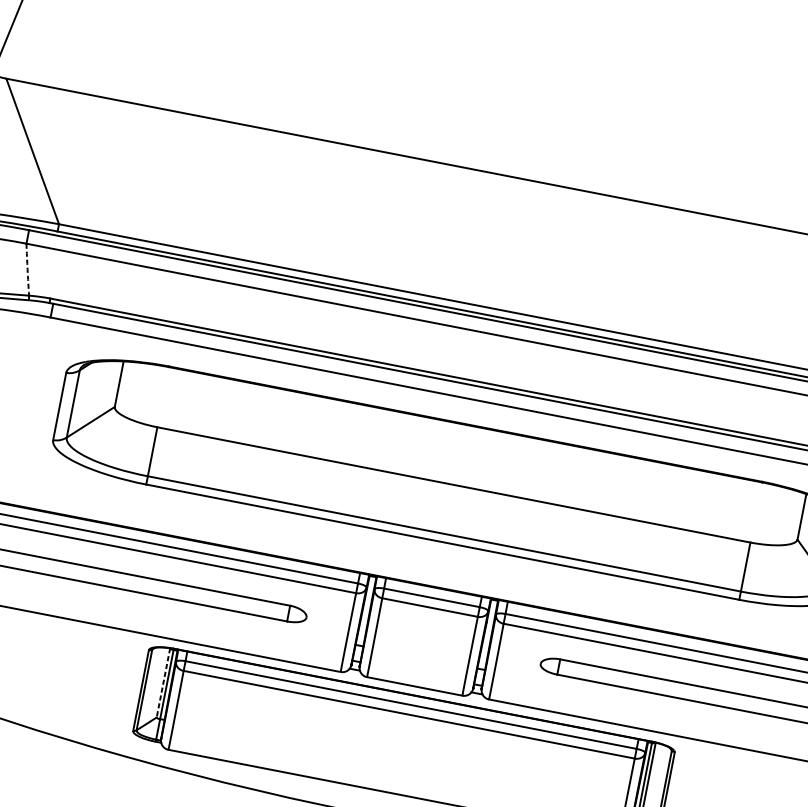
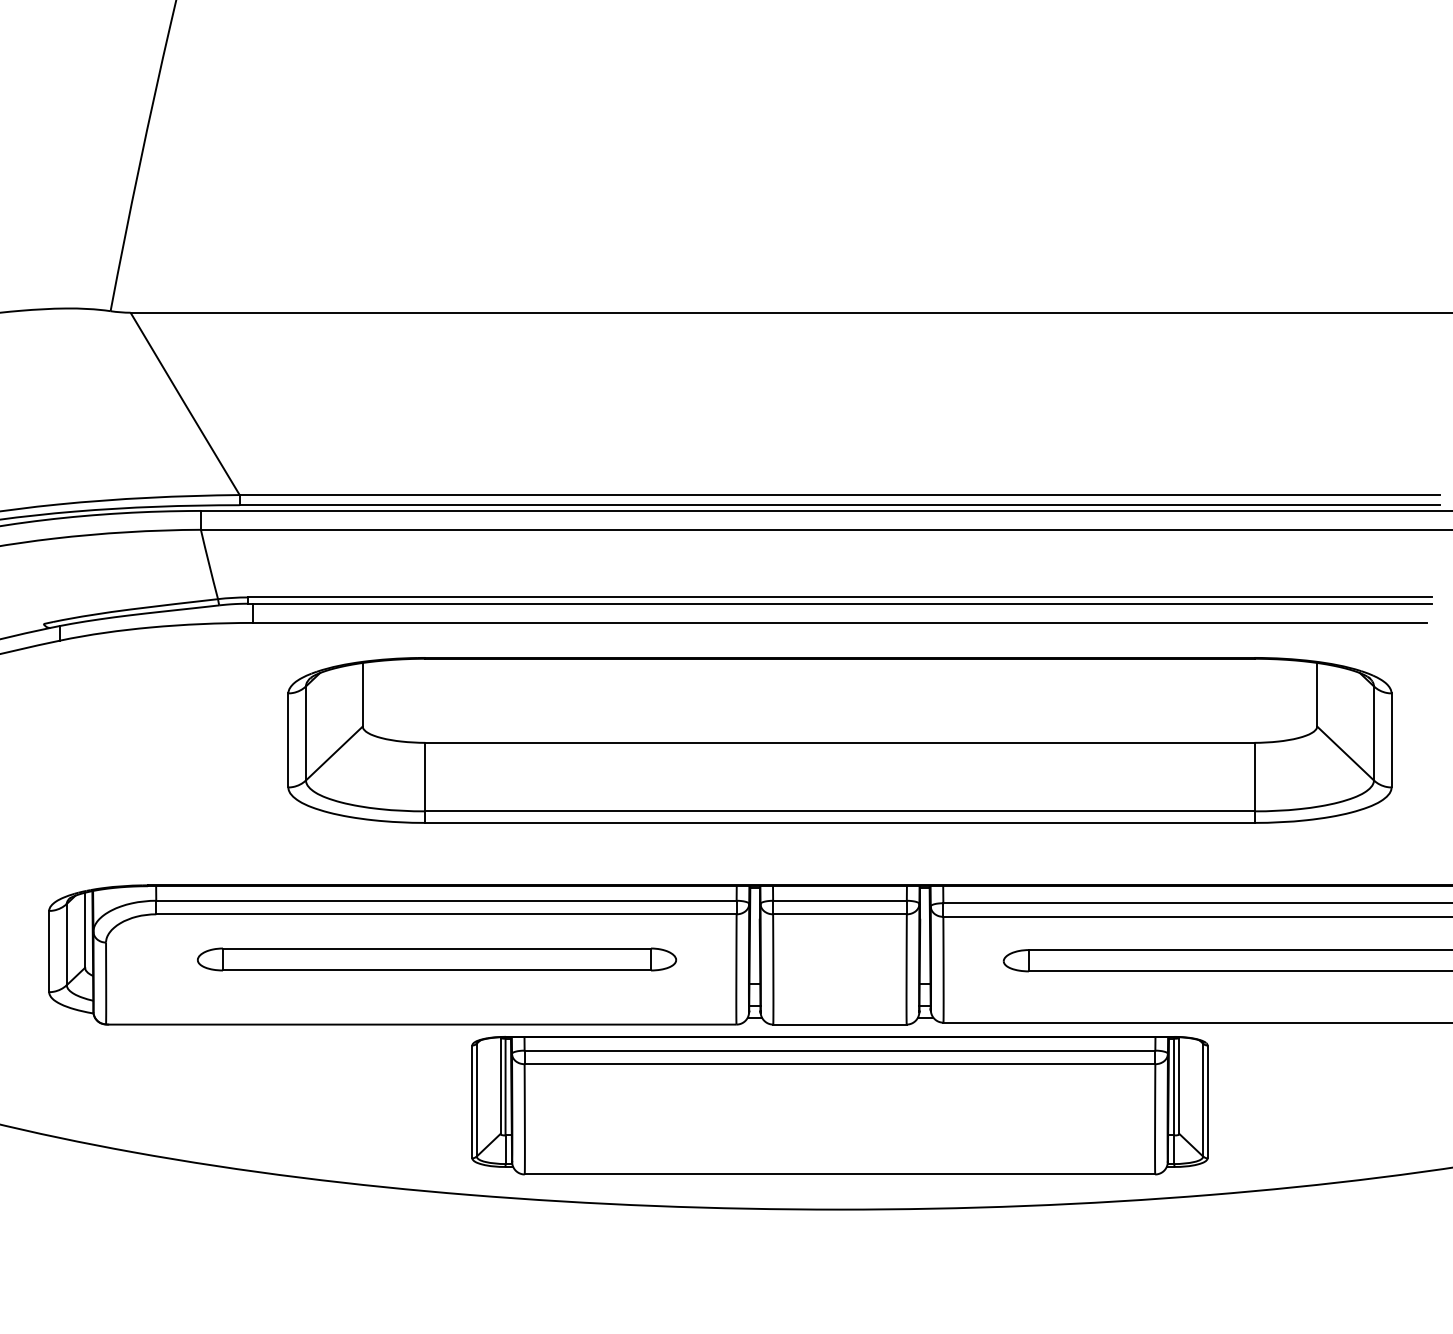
arc: (27, 269) -> (209, 564), dashed -> solid
line: (163, 683) -> (500, 1086), dashed -> solid

